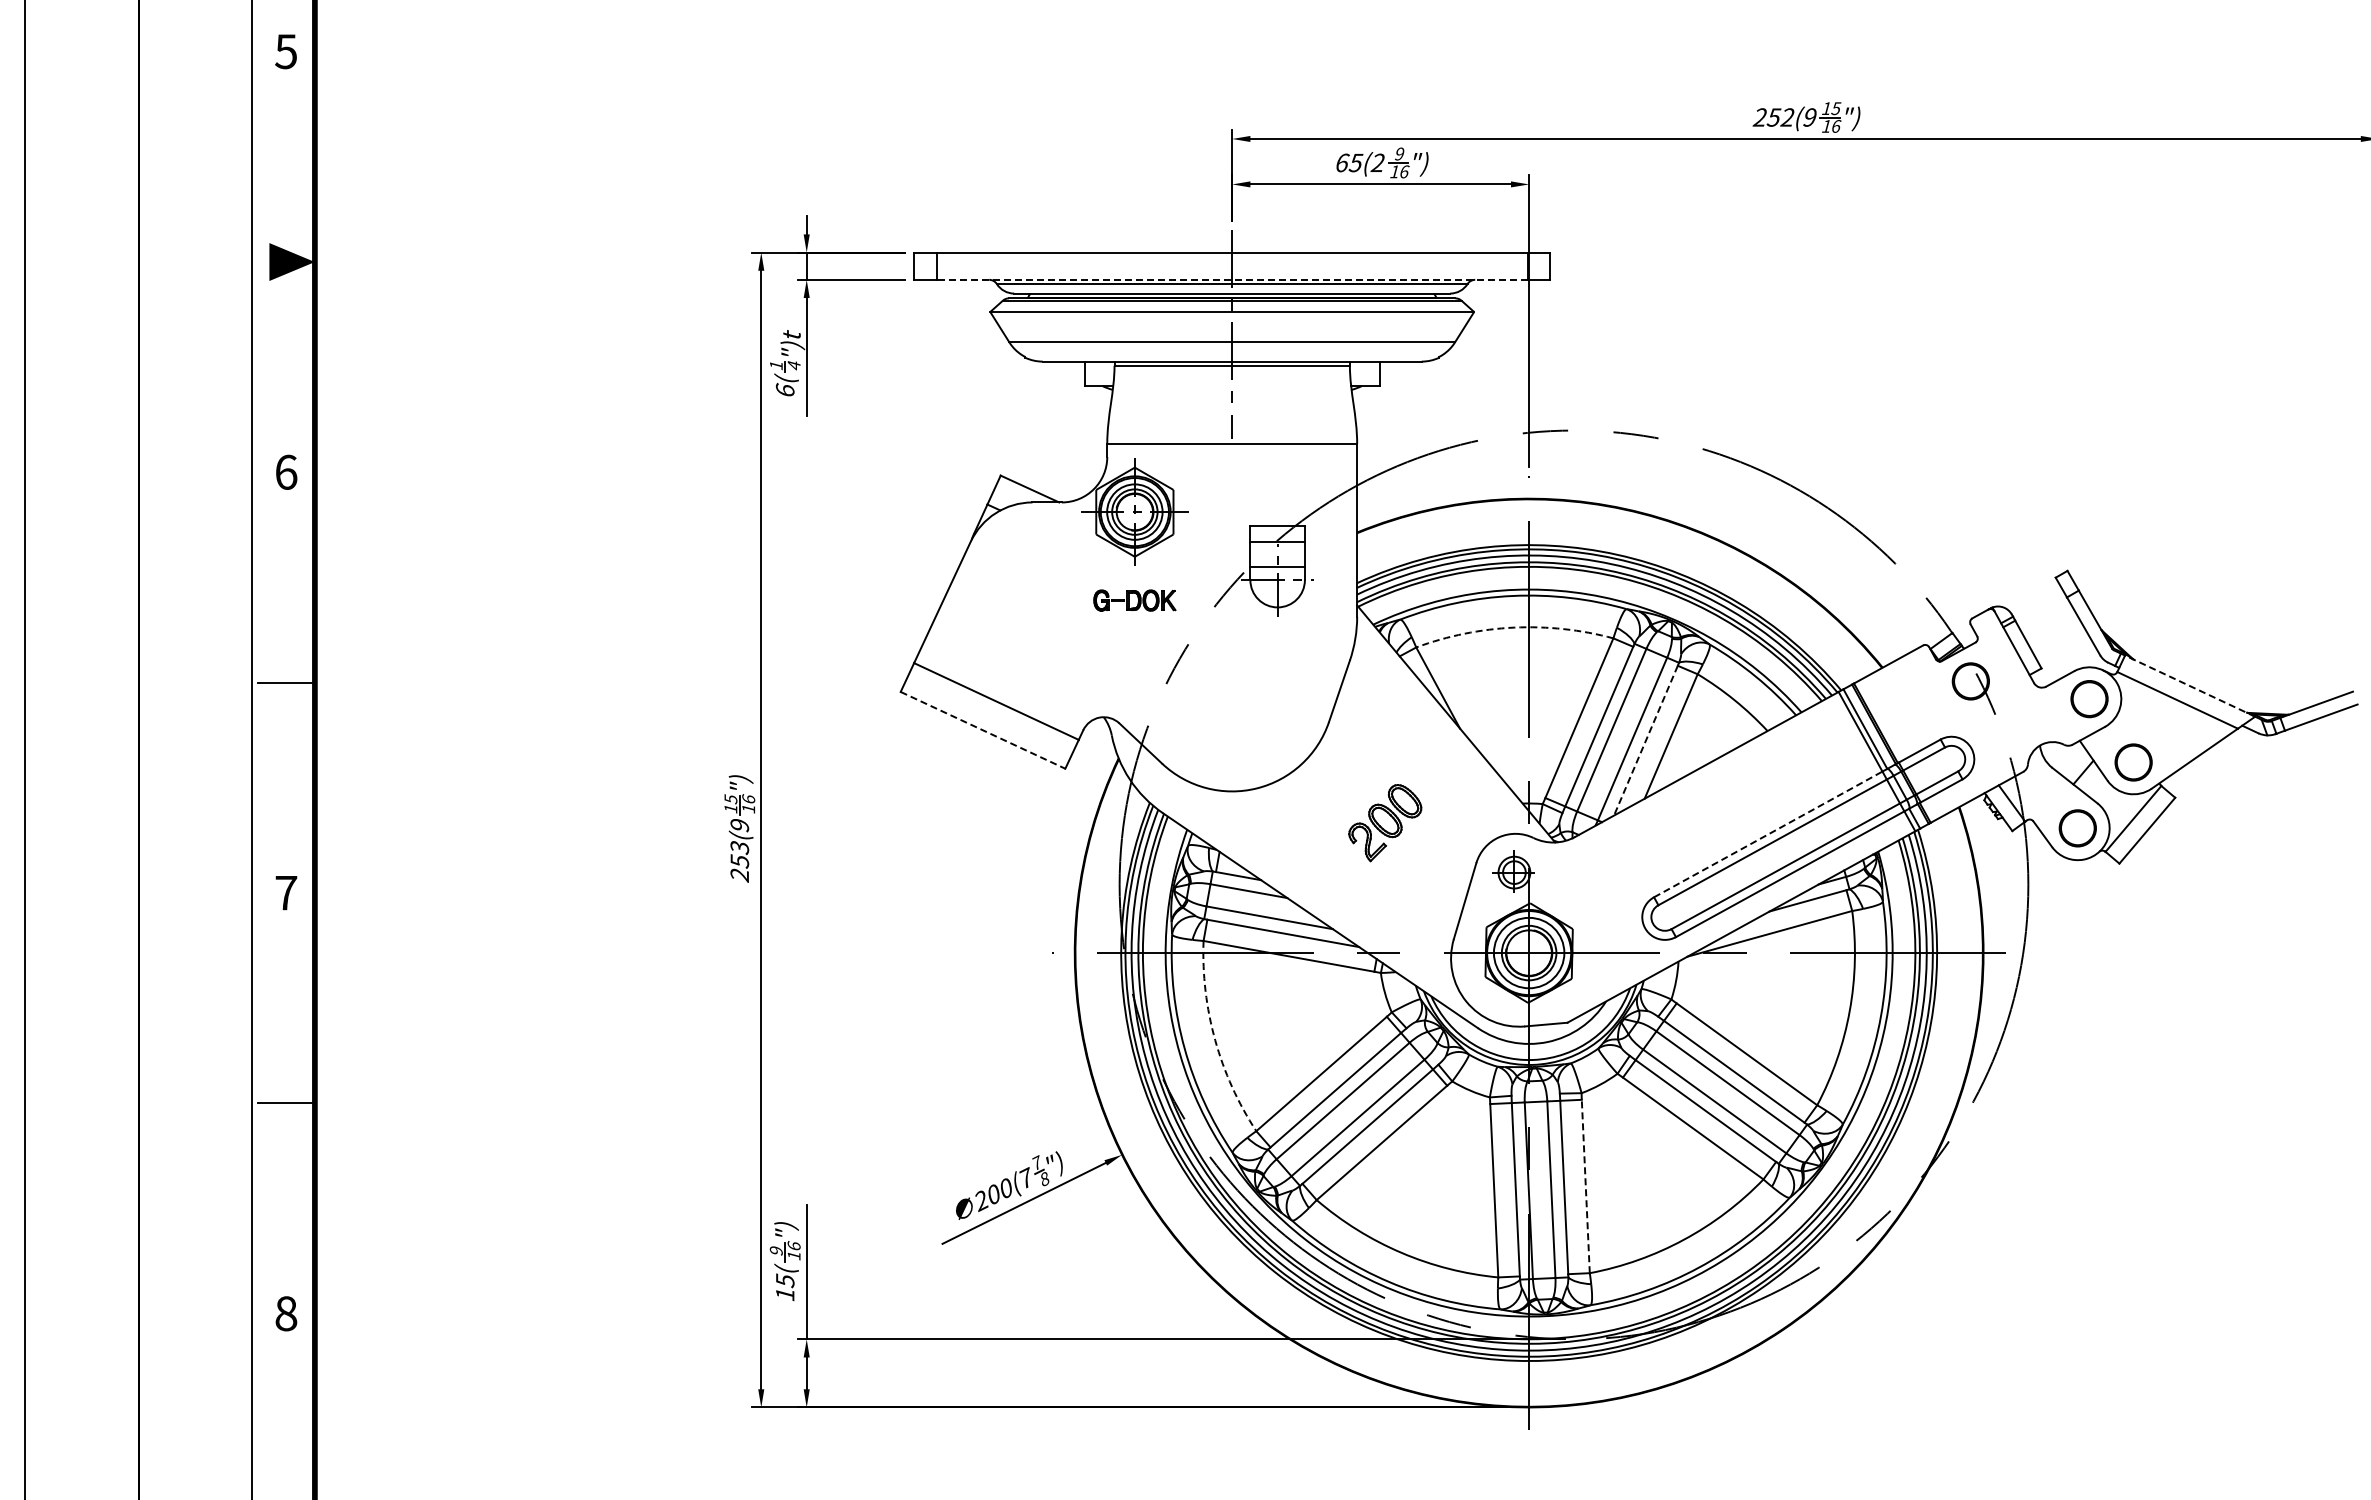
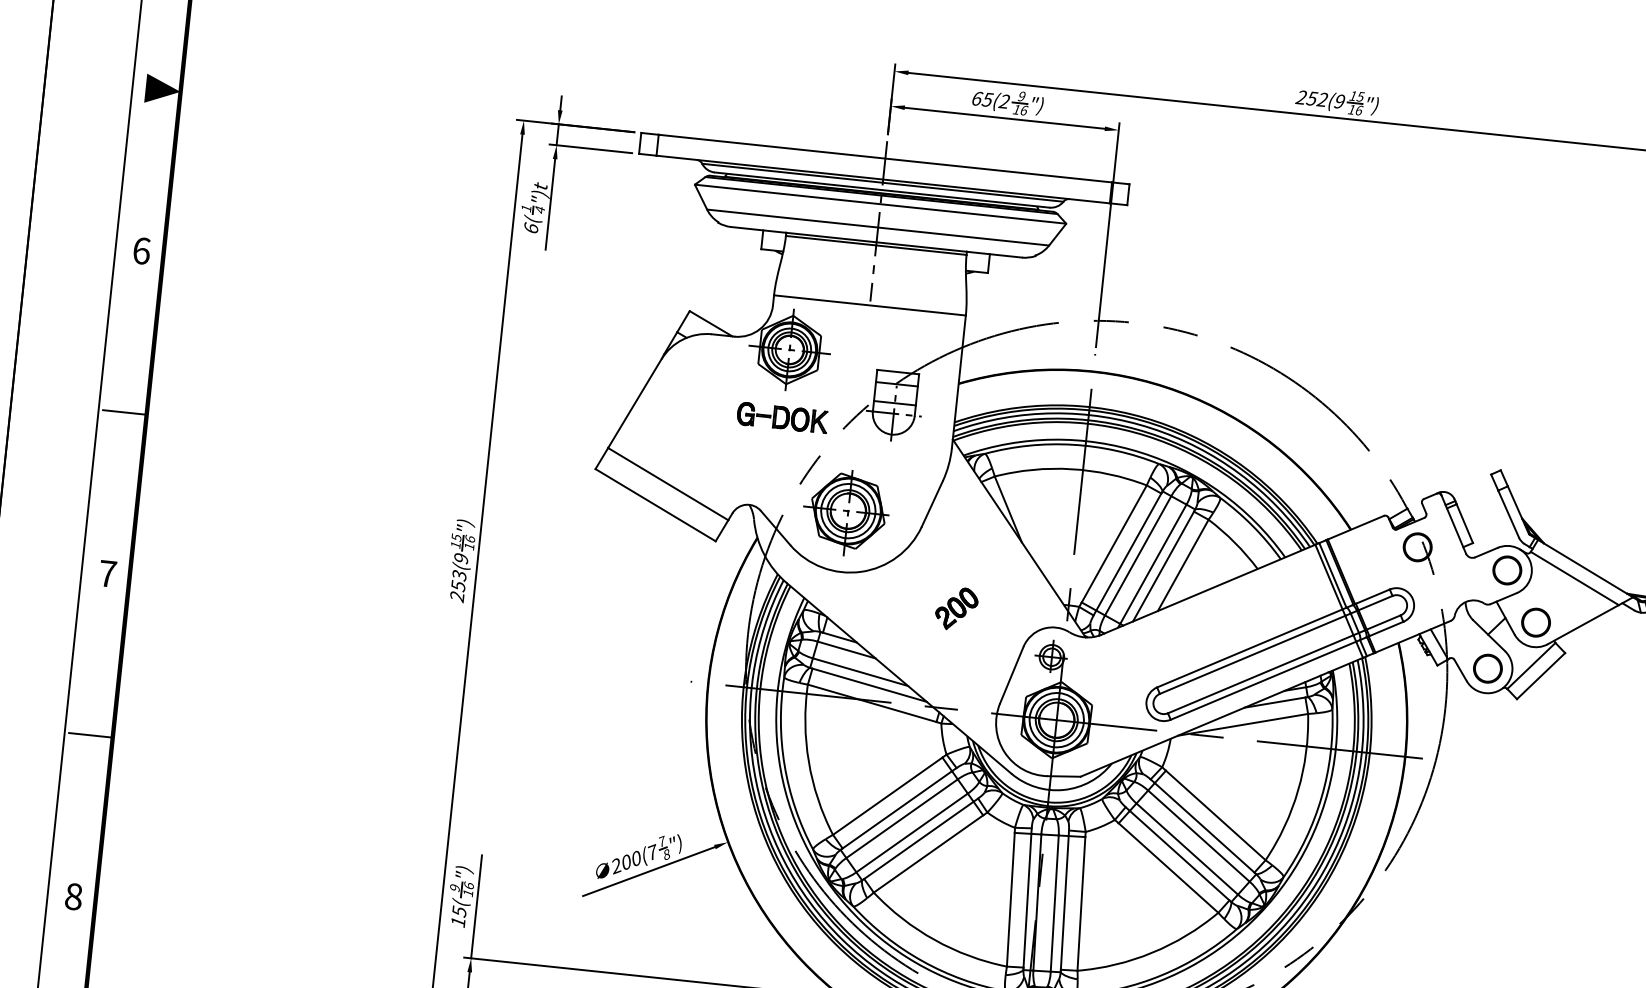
line: (1231, 279) -> (882, 179), dashed -> solid
part: (1134, 600) -> (782, 417), size x1.43
arc: (1514, 627) -> (1071, 469), dashed -> solid
line: (2190, 686) -> (1585, 568), dashed -> solid
part: (1229, 714) -> (846, 512), added
line: (983, 730) -> (655, 505), dashed -> solid
line: (1645, 741) -> (1163, 567), dashed -> solid
part: (1384, 823) -> (956, 609), size x0.71
line: (1768, 834) -> (1250, 648), dashed -> solid
arc: (1215, 1040) -> (809, 761), dashed -> solid
line: (1585, 1186) -> (1081, 903), dashed -> solid

